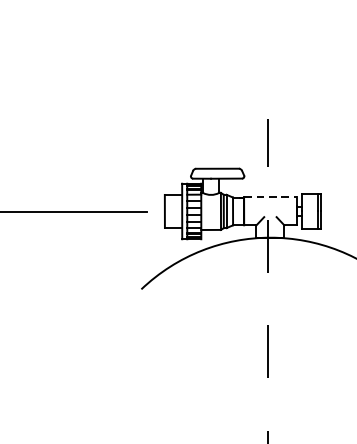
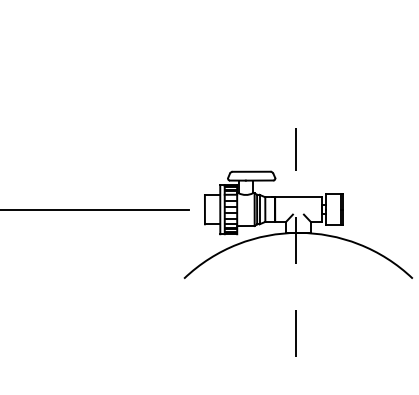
line: (270, 197) -> (298, 197), dashed -> solid

